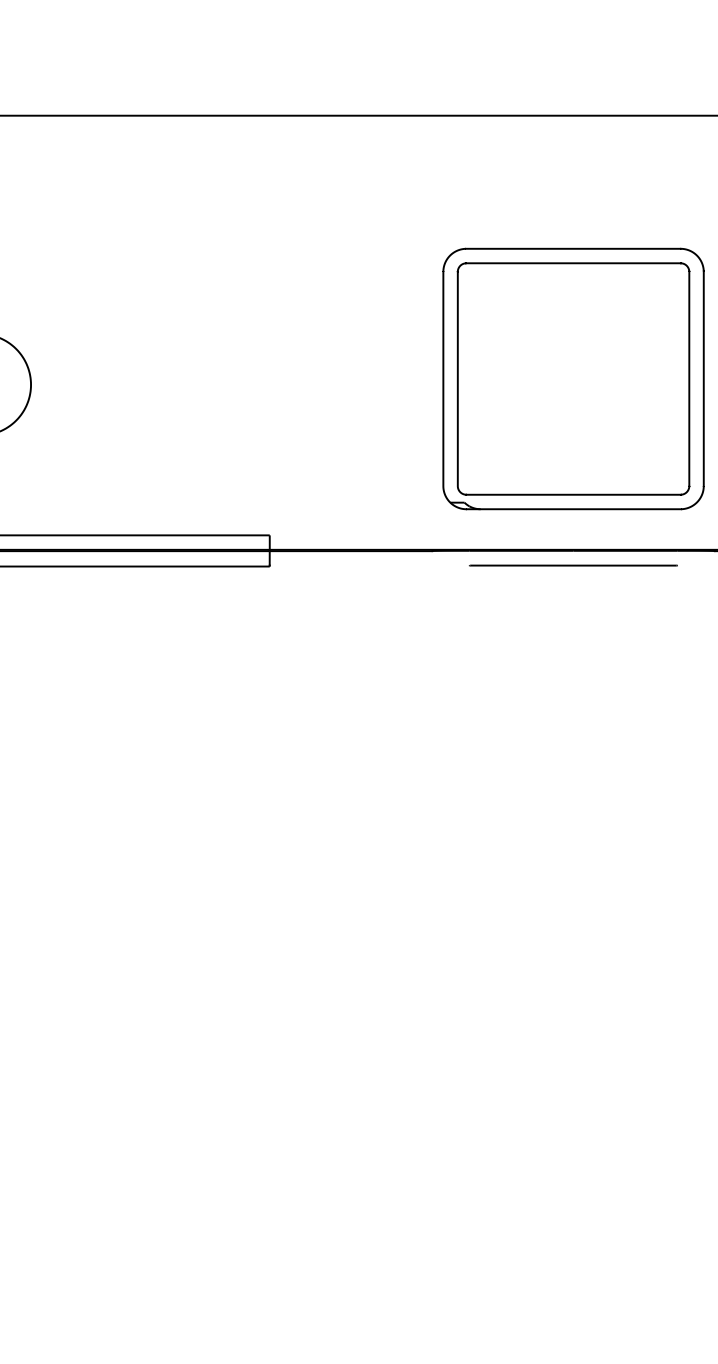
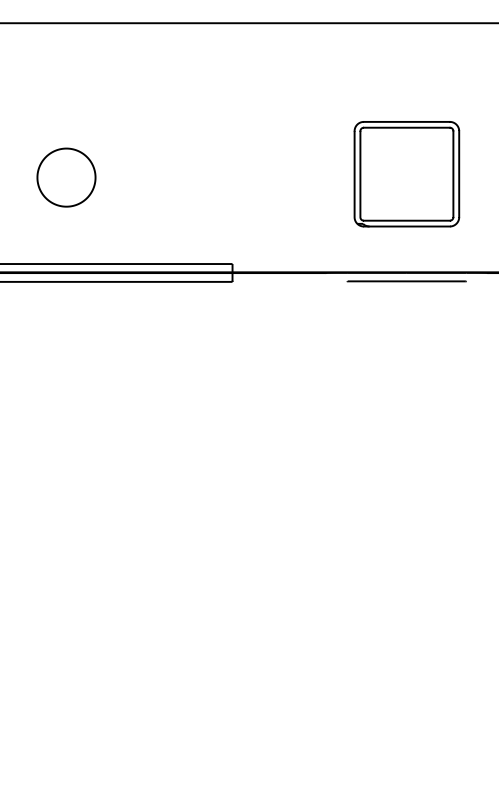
part: (572, 377) -> (406, 173), size x0.7

